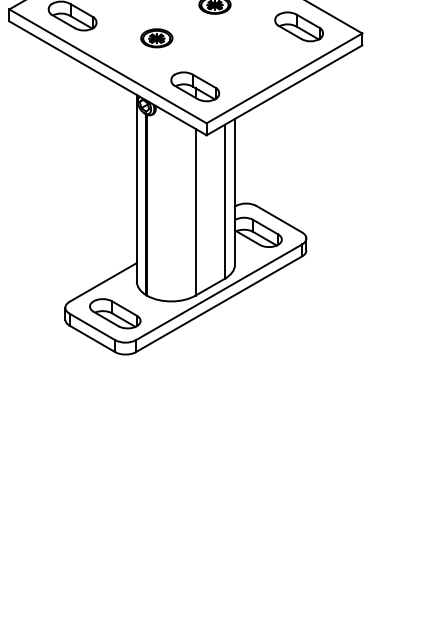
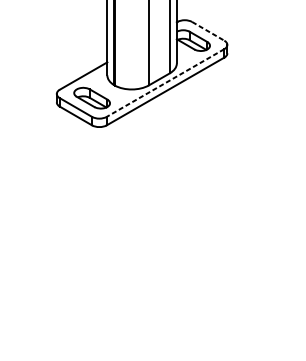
line: (279, 219) -> (208, 31), solid -> dashed
line: (219, 292) -> (165, 83), solid -> dashed

